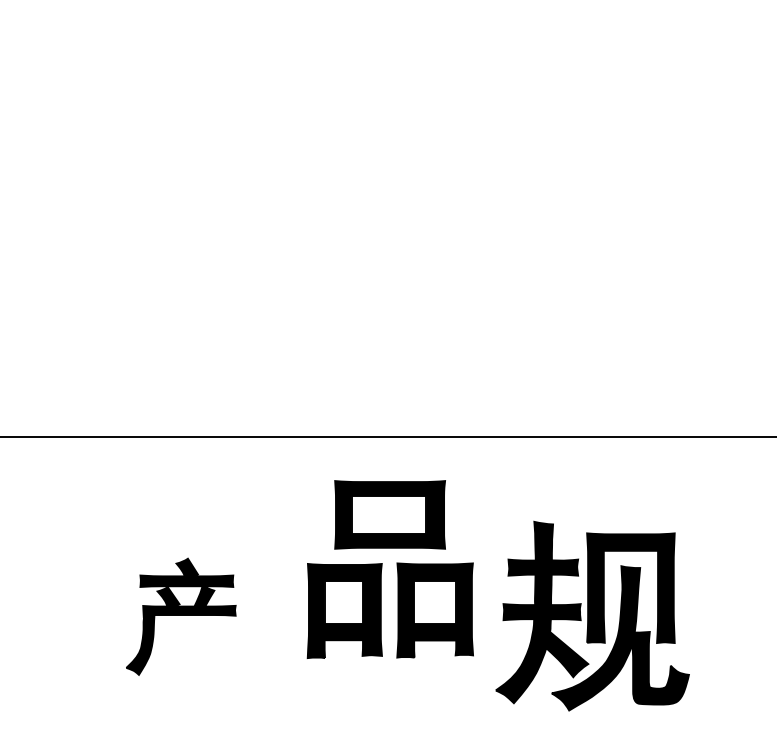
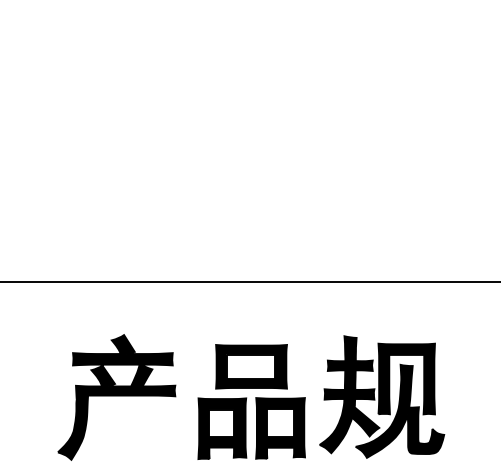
part: (390, 568) -> (251, 401), moved
part: (180, 616) -> (116, 397), size x1.67

